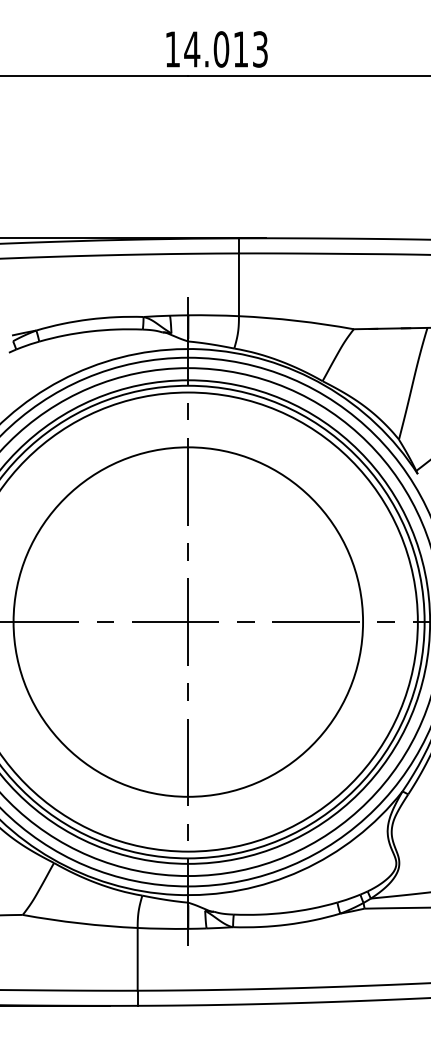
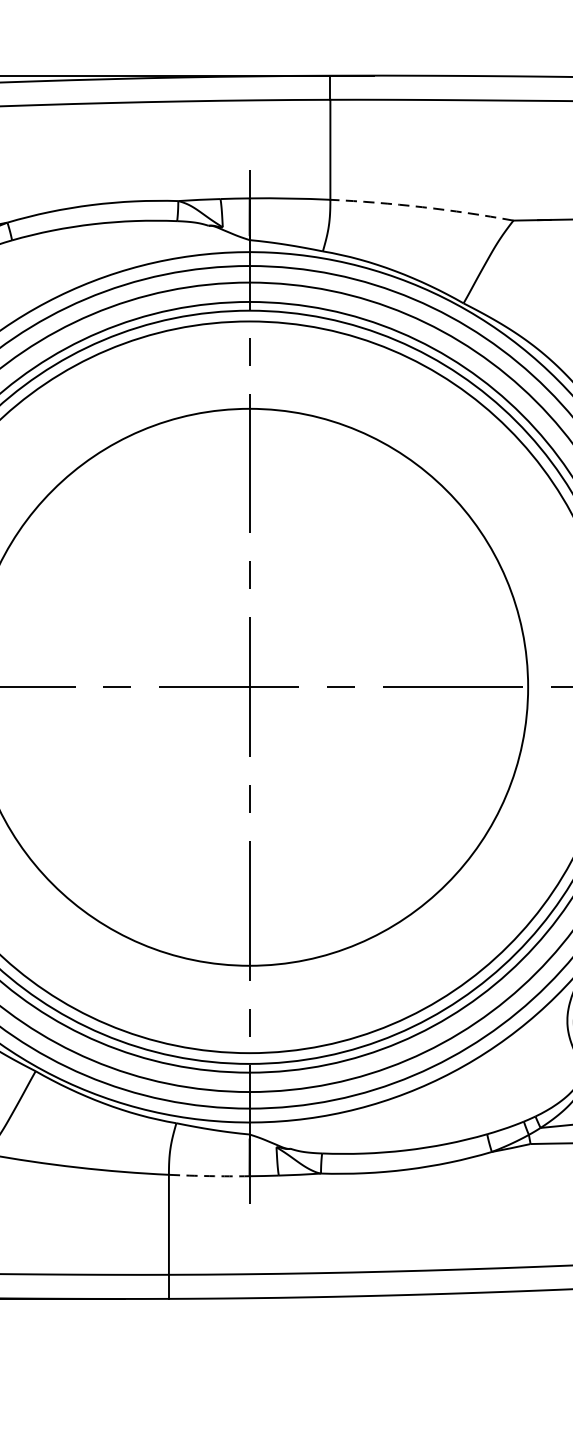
arc: (296, 320) -> (422, 206), solid -> dashed
arc: (162, 928) -> (208, 1175), solid -> dashed

